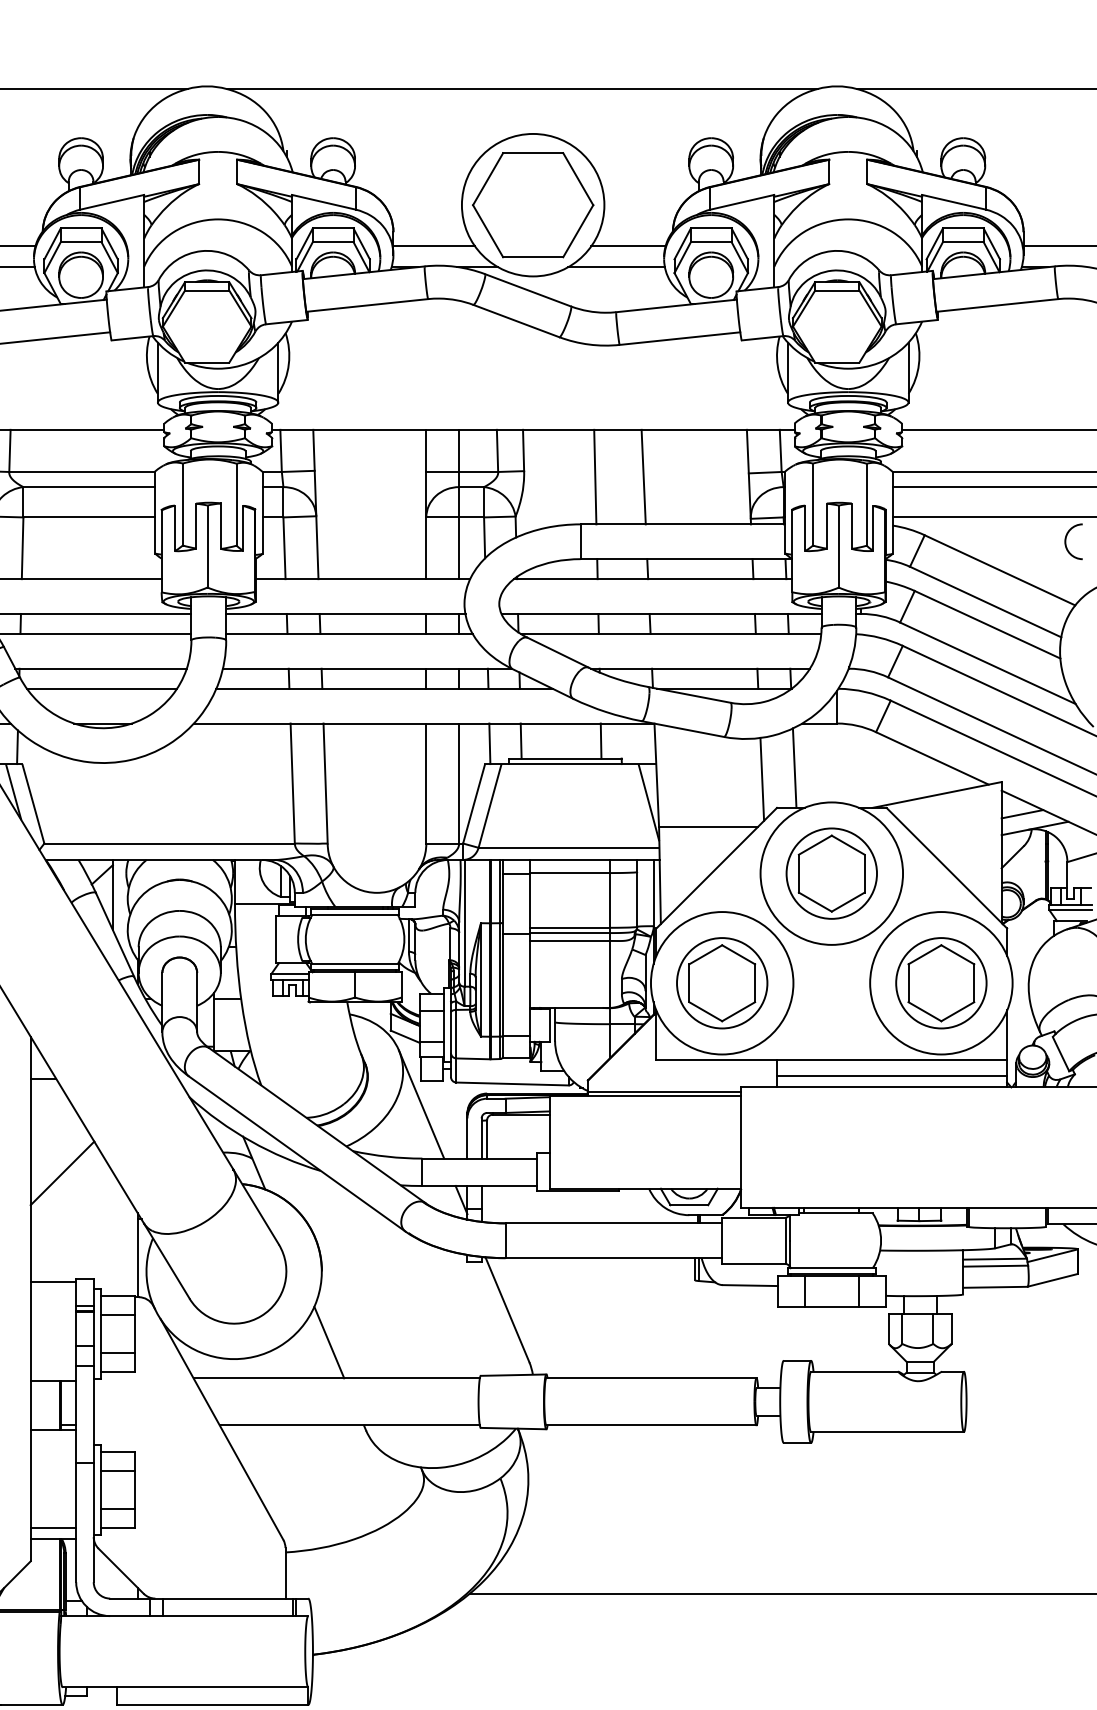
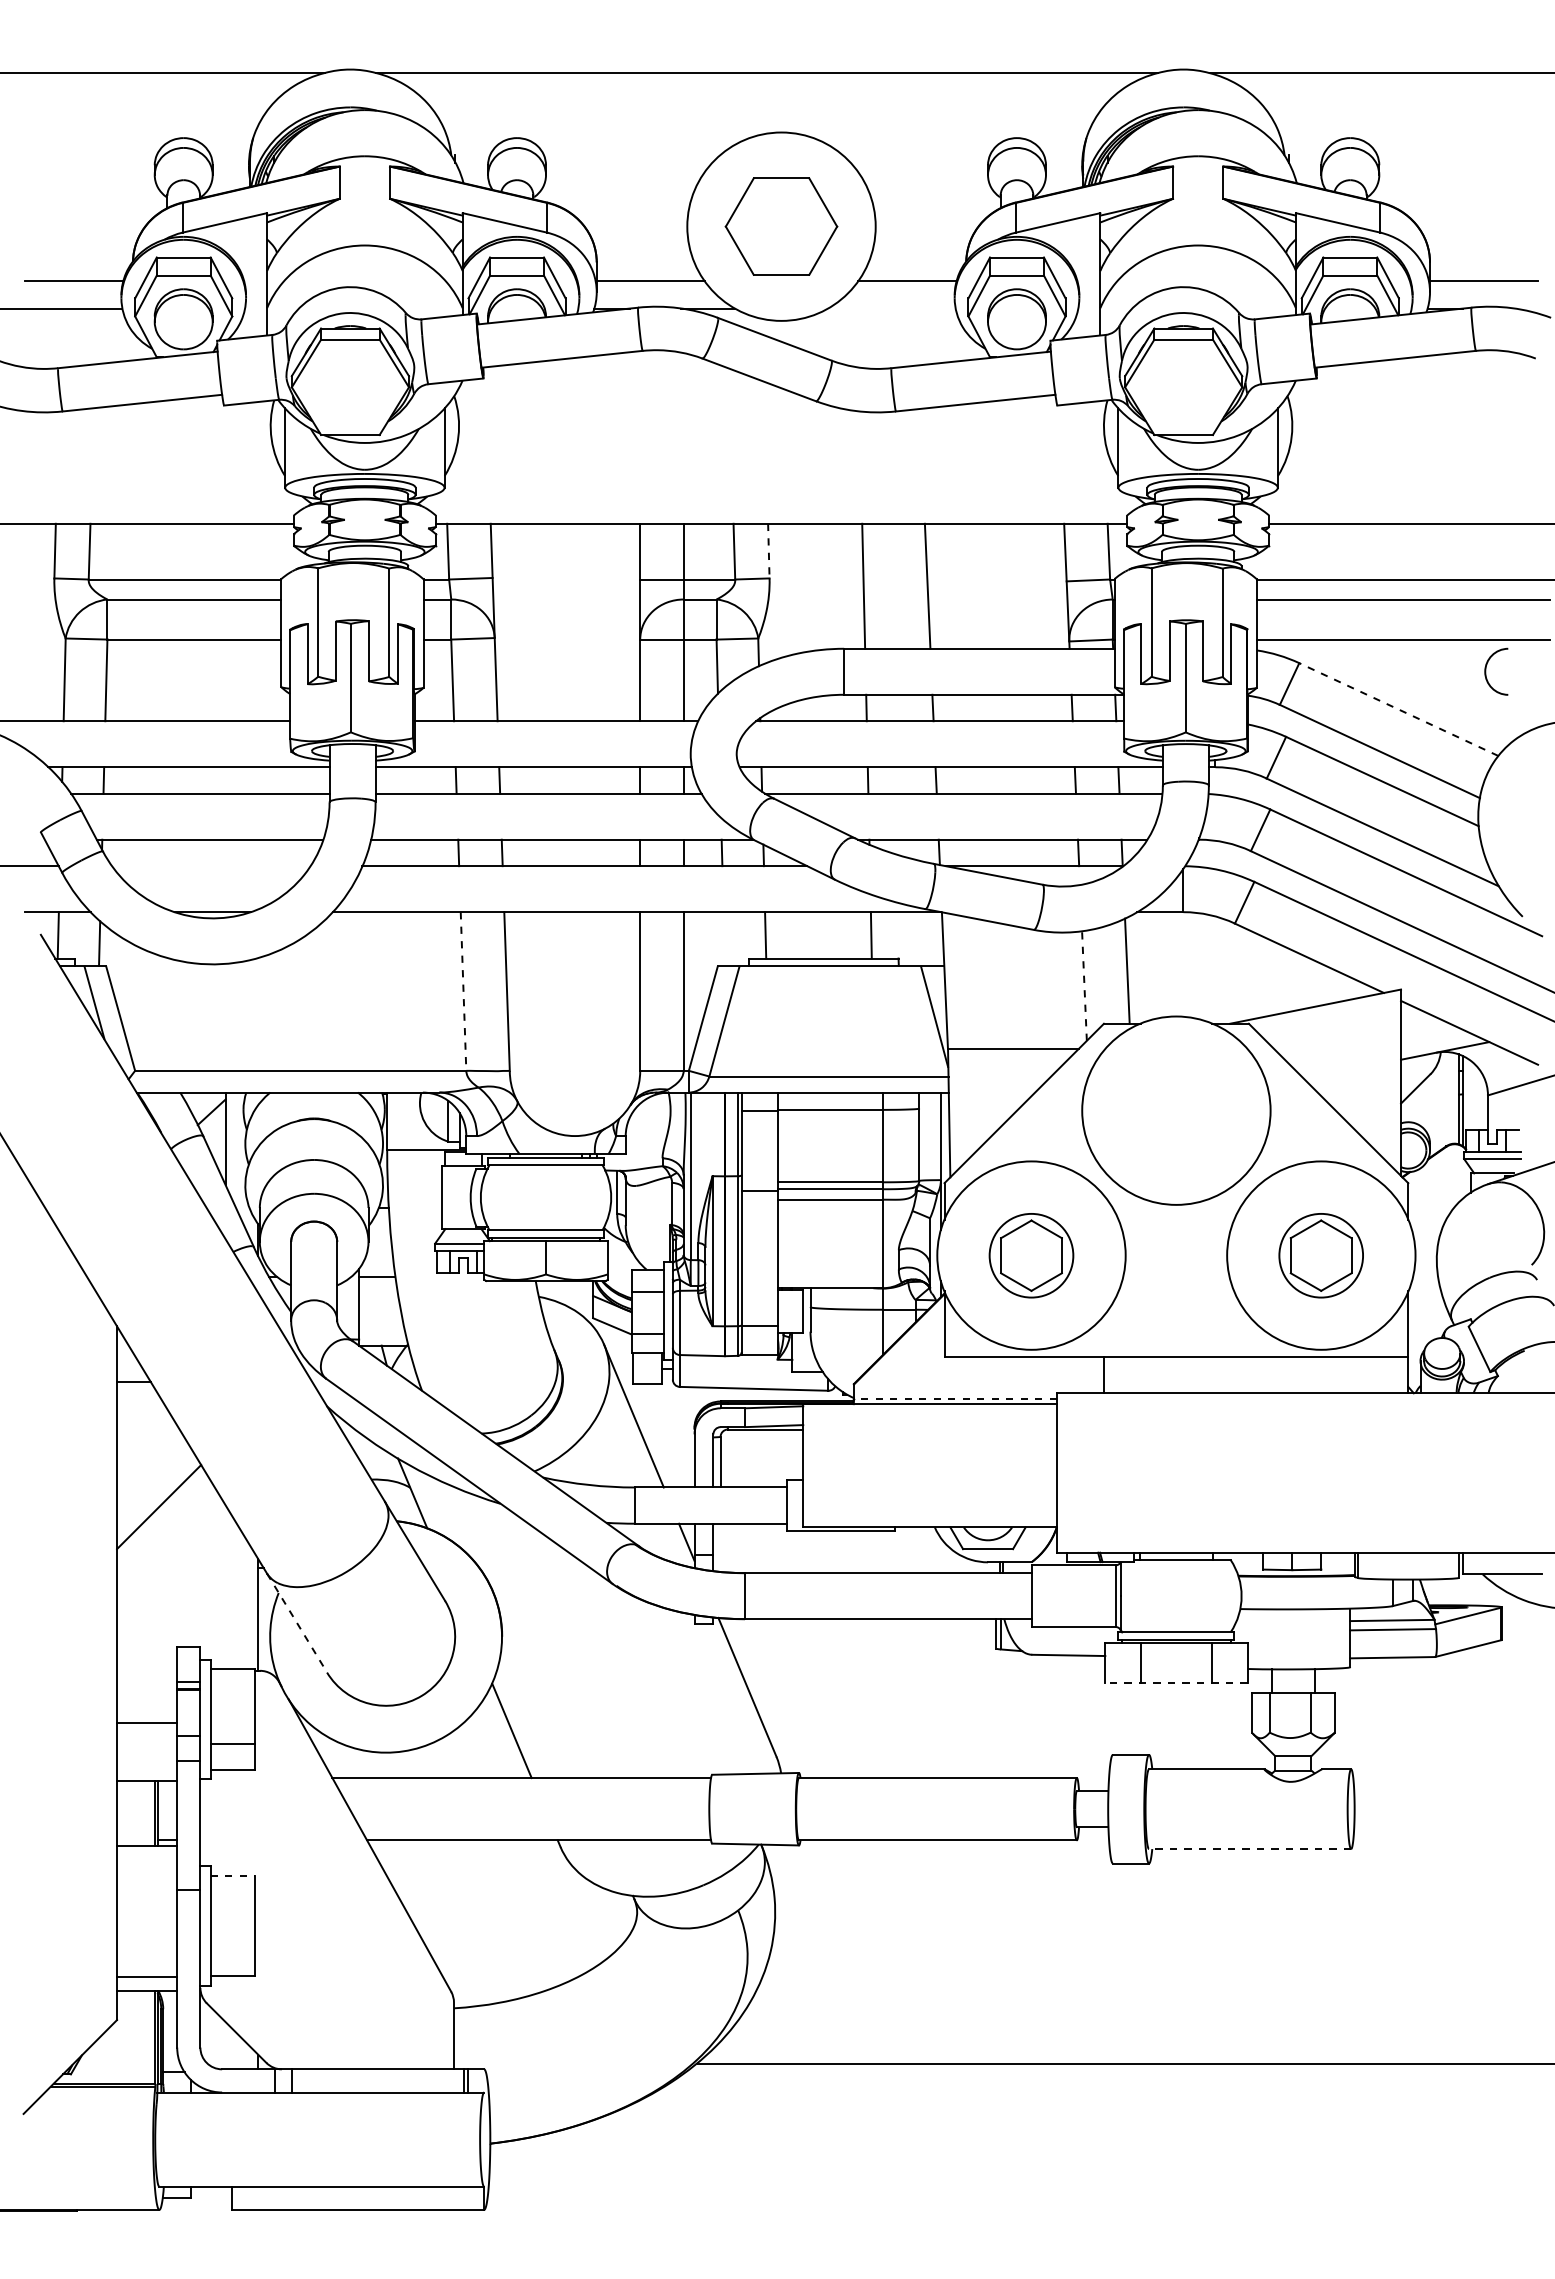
part: (533, 205) -> (781, 226), size x0.7
line: (616, 267) -> (891, 308), removed
line: (523, 450) -> (768, 551), solid -> dashed
line: (999, 570) -> (1398, 709), solid -> dashed
line: (102, 689) -> (211, 866), removed
line: (489, 743) -> (723, 938), removed
line: (762, 779) -> (1084, 986), solid -> dashed
line: (292, 784) -> (463, 992), solid -> dashed
line: (1022, 813) -> (1428, 1031), removed
part: (831, 873) -> (1176, 1110), removed
part: (722, 983) -> (1031, 1255), size x0.7
part: (940, 983) -> (1320, 1255), size x0.7
line: (891, 1076) -> (1255, 1378), removed
line: (663, 1092) -> (954, 1399), solid -> dashed
line: (167, 1261) -> (297, 1623), solid -> dashed
line: (53, 1281) -> (147, 1722), moved
line: (831, 1306) -> (1175, 1683), solid -> dashed
line: (118, 1315) -> (232, 1694), removed
line: (887, 1432) -> (1249, 1849), solid -> dashed
line: (118, 1452) -> (233, 1875), solid -> dashed
line: (118, 1470) -> (232, 1900), removed
line: (118, 1508) -> (232, 1950), removed

